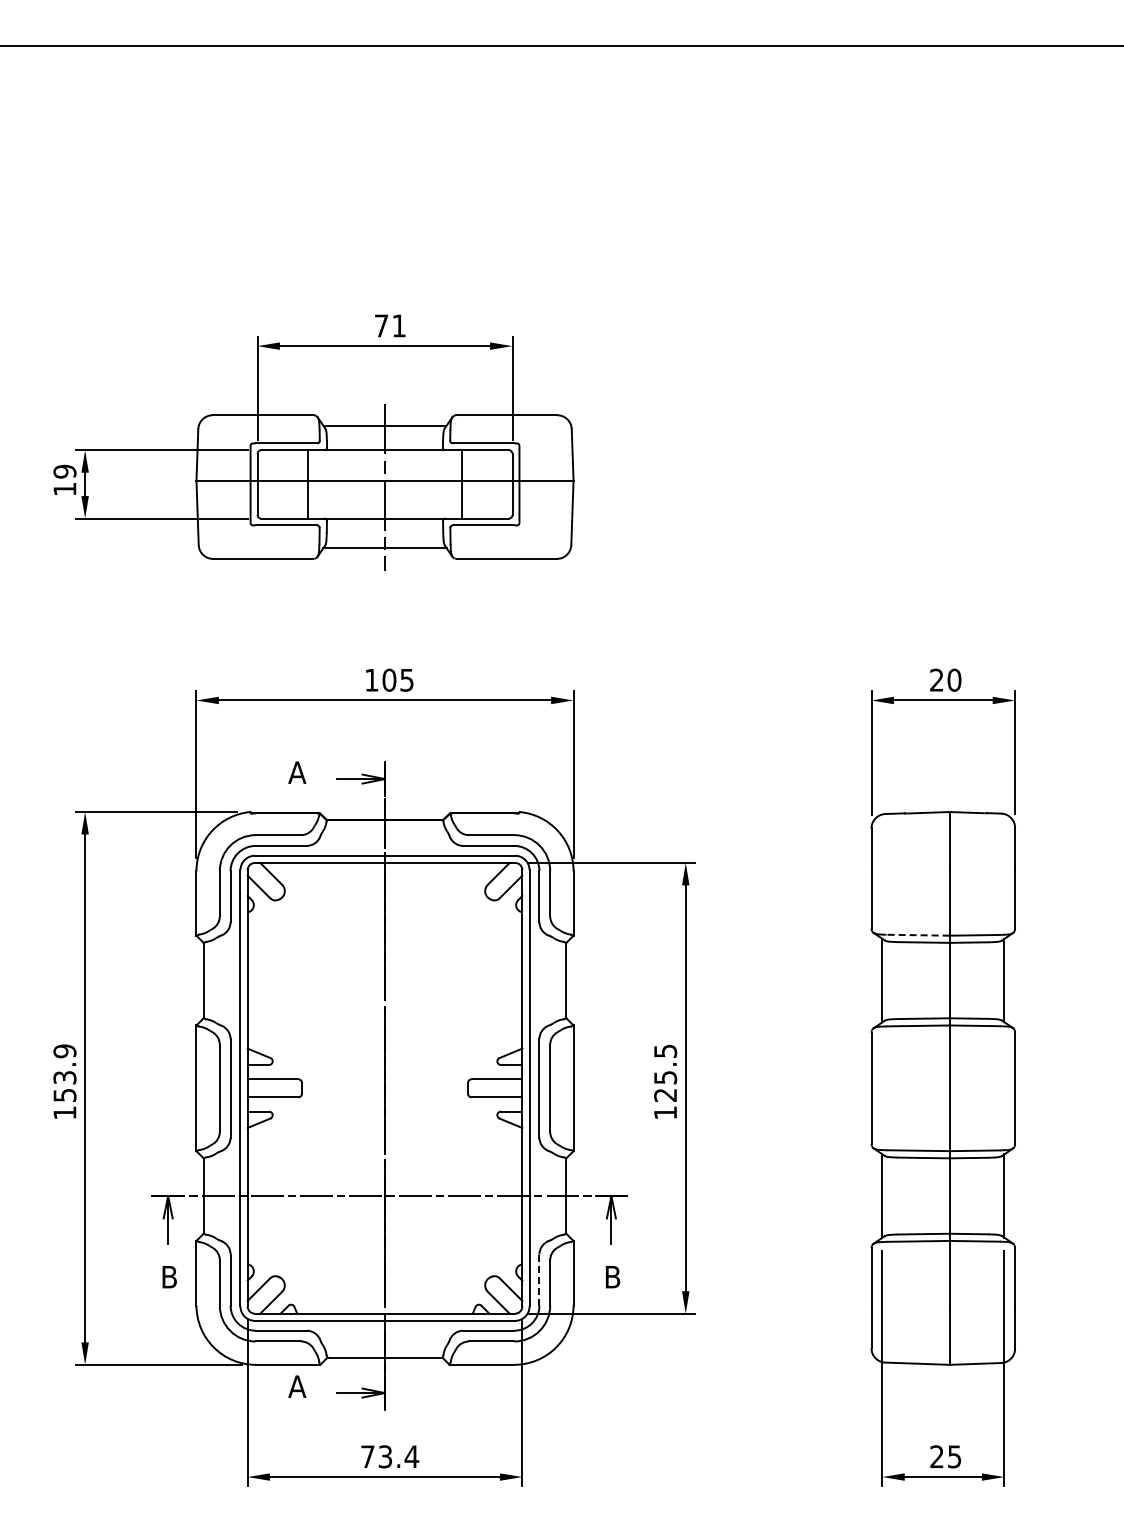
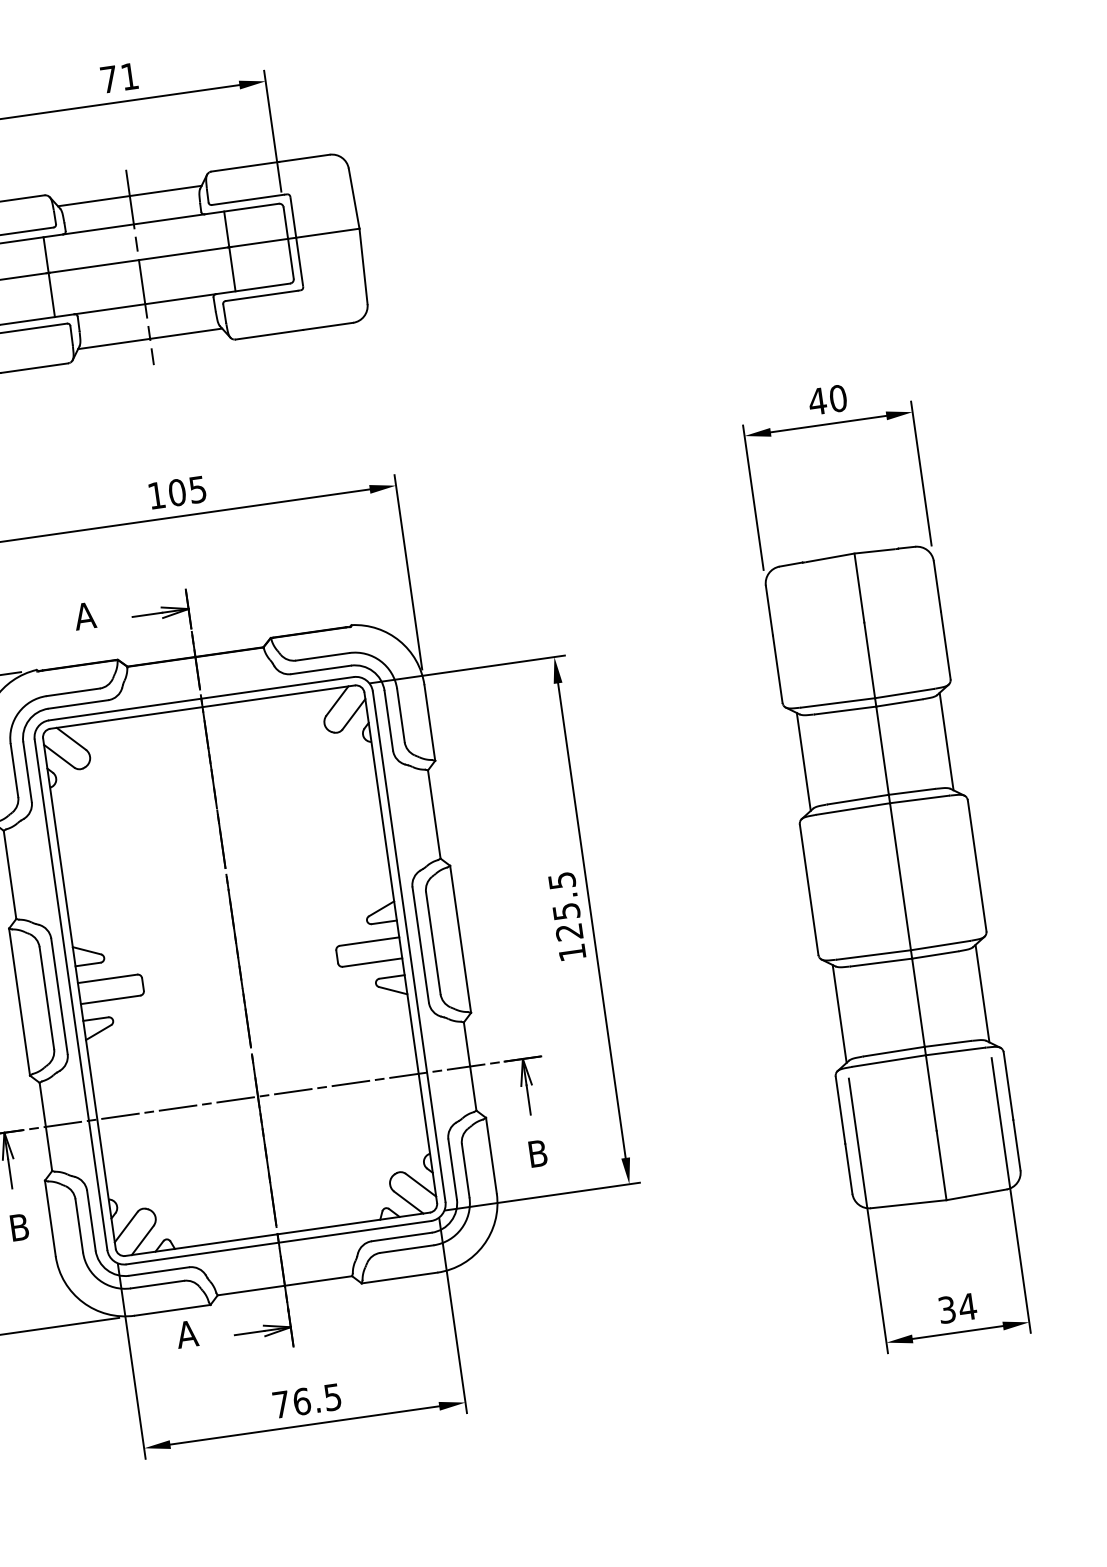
text: (936, 679) -> (817, 400), 20 -> 40
line: (918, 935) -> (838, 703), dashed -> solid
line: (539, 1280) -> (452, 1169), dashed -> solid
text: (398, 1456) -> (317, 1399), 73.4 -> 76.5
text: (945, 1456) -> (957, 1308), 25 -> 34

